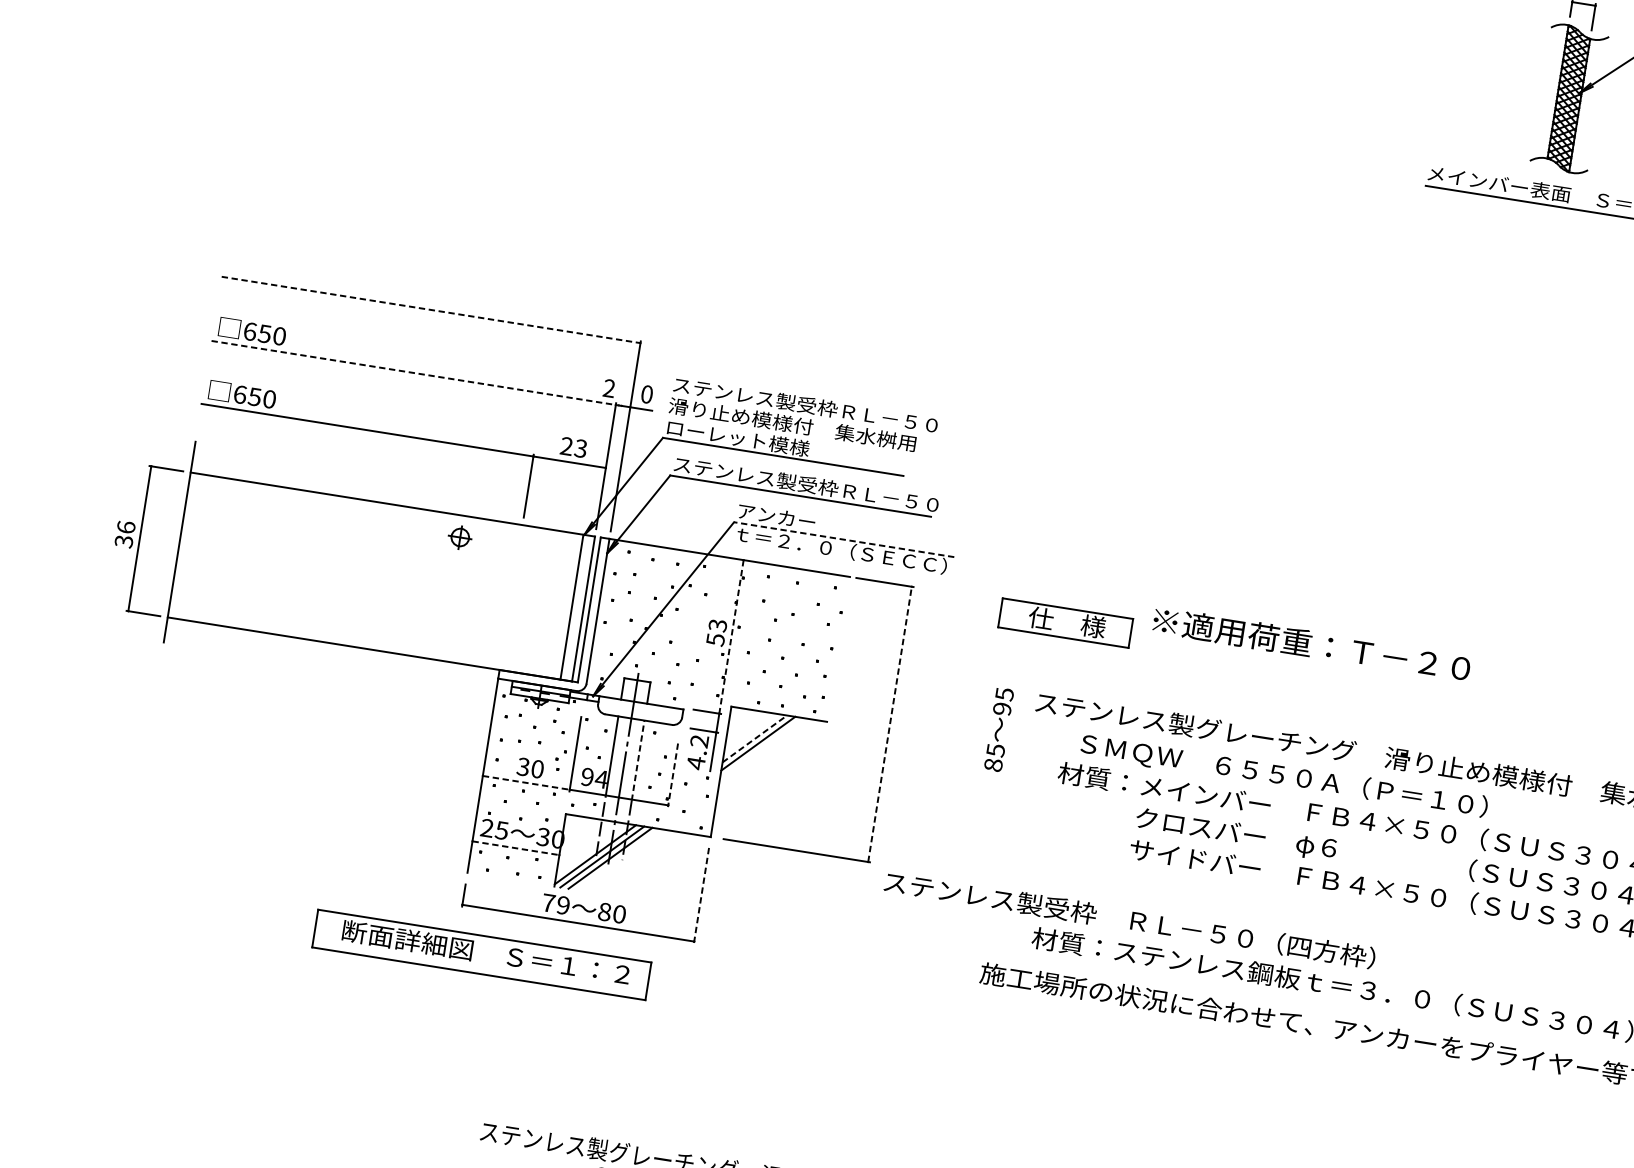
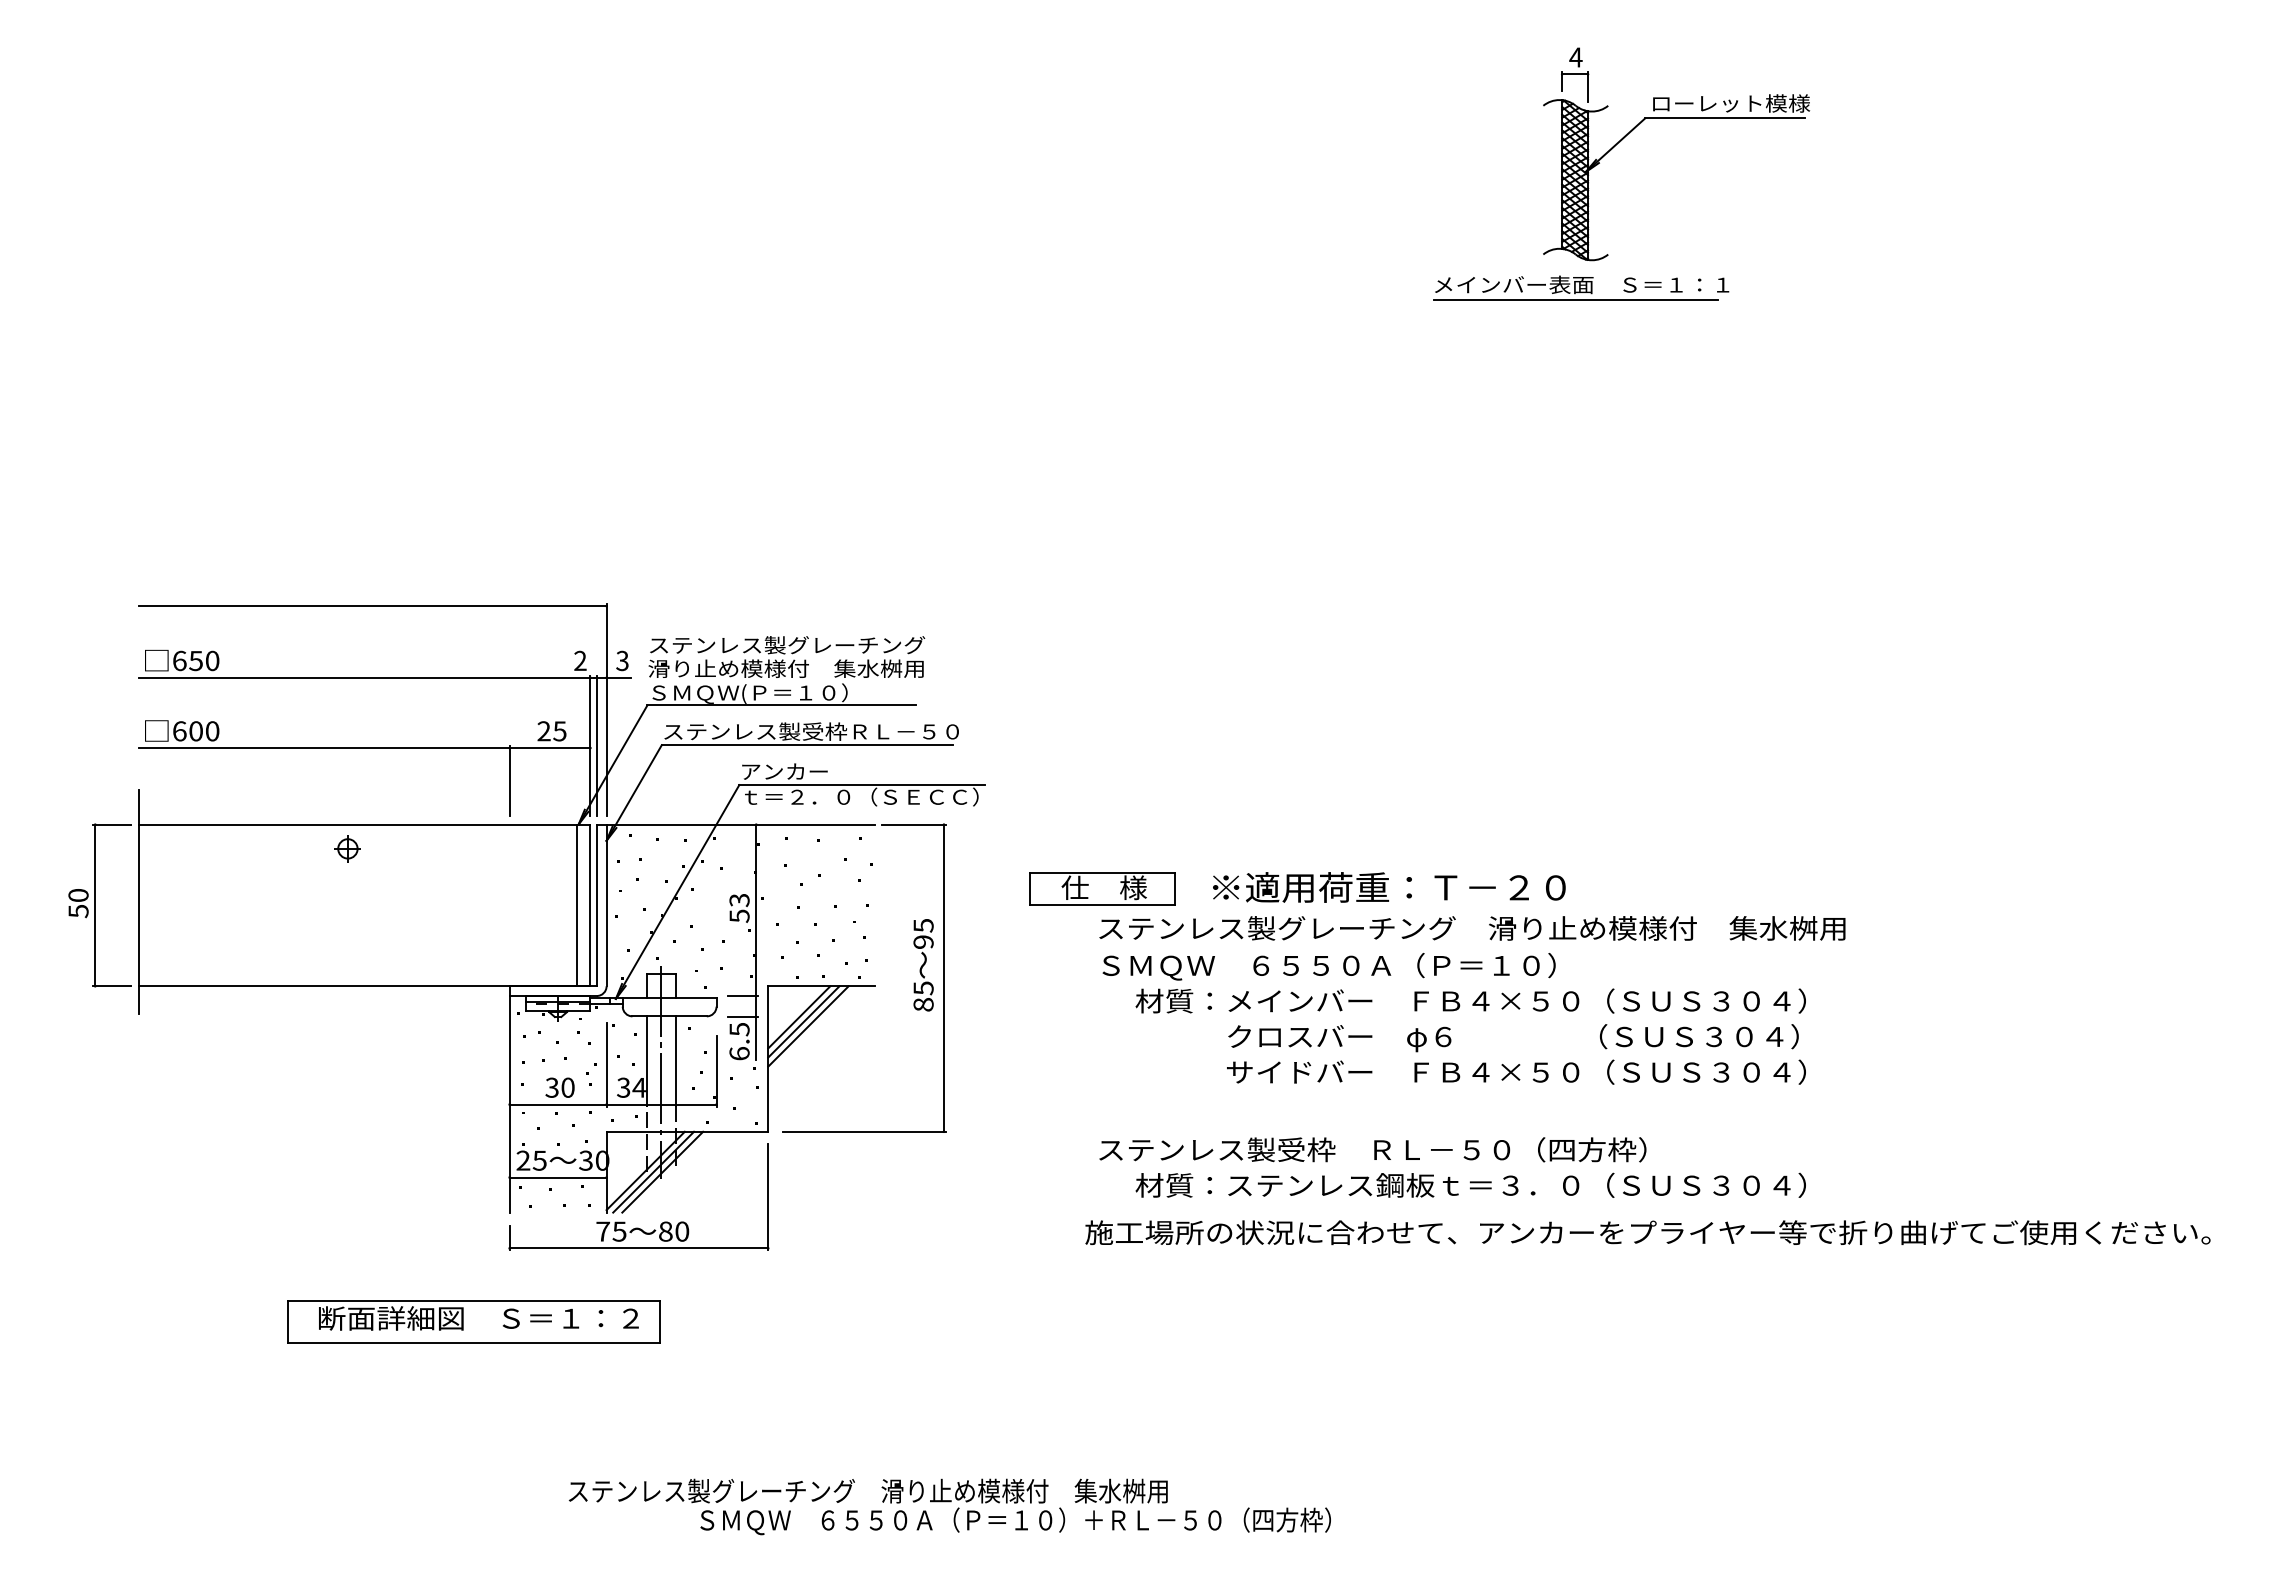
line: (430, 310) -> (372, 606), dashed -> solid
line: (413, 372) -> (364, 677), dashed -> solid
text: (647, 394) -> (622, 660), 0 -> 3
text: (254, 397) -> (195, 731), 650 -> 600
text: (867, 415) -> (866, 645), ステンレス製受枠ＲＬ－５０ -> ステンレス製グレーチング
text: (755, 441) -> (748, 693), ローレット模様 -> ＳＭＱＷ(Ｐ＝１０）
text: (580, 447) -> (559, 730), 23 -> 25
line: (611, 466) -> (596, 745), added
text: (125, 533) -> (78, 902), 36 -> 50
part: (459, 537) -> (347, 848), moved
line: (844, 540) -> (862, 785), dashed -> solid
part: (1065, 622) -> (1102, 888), moved
line: (731, 637) -> (756, 910), dashed -> solid
text: (1311, 644) -> (1389, 887), moved
line: (889, 724) -> (943, 978), dashed -> solid
text: (998, 729) -> (923, 965), moved
line: (755, 739) -> (799, 1017), dashed -> solid
line: (761, 748) -> (808, 1026), added
text: (697, 752) -> (739, 1041), 4.2 -> 6.5
line: (637, 760) -> (675, 1061), dashed -> solid
line: (672, 775) -> (716, 1071), dashed -> solid
text: (587, 776) -> (623, 1087), 94 -> 34
text: (1283, 776) -> (1328, 966), moved
line: (526, 782) -> (558, 1104), dashed -> solid
line: (516, 848) -> (558, 1177), dashed -> solid
line: (701, 896) -> (768, 1197), dashed -> solid
text: (563, 905) -> (619, 1231), 79 -> 75
text: (1129, 919) -> (1372, 1149), moved
part: (481, 954) -> (473, 1321), moved

